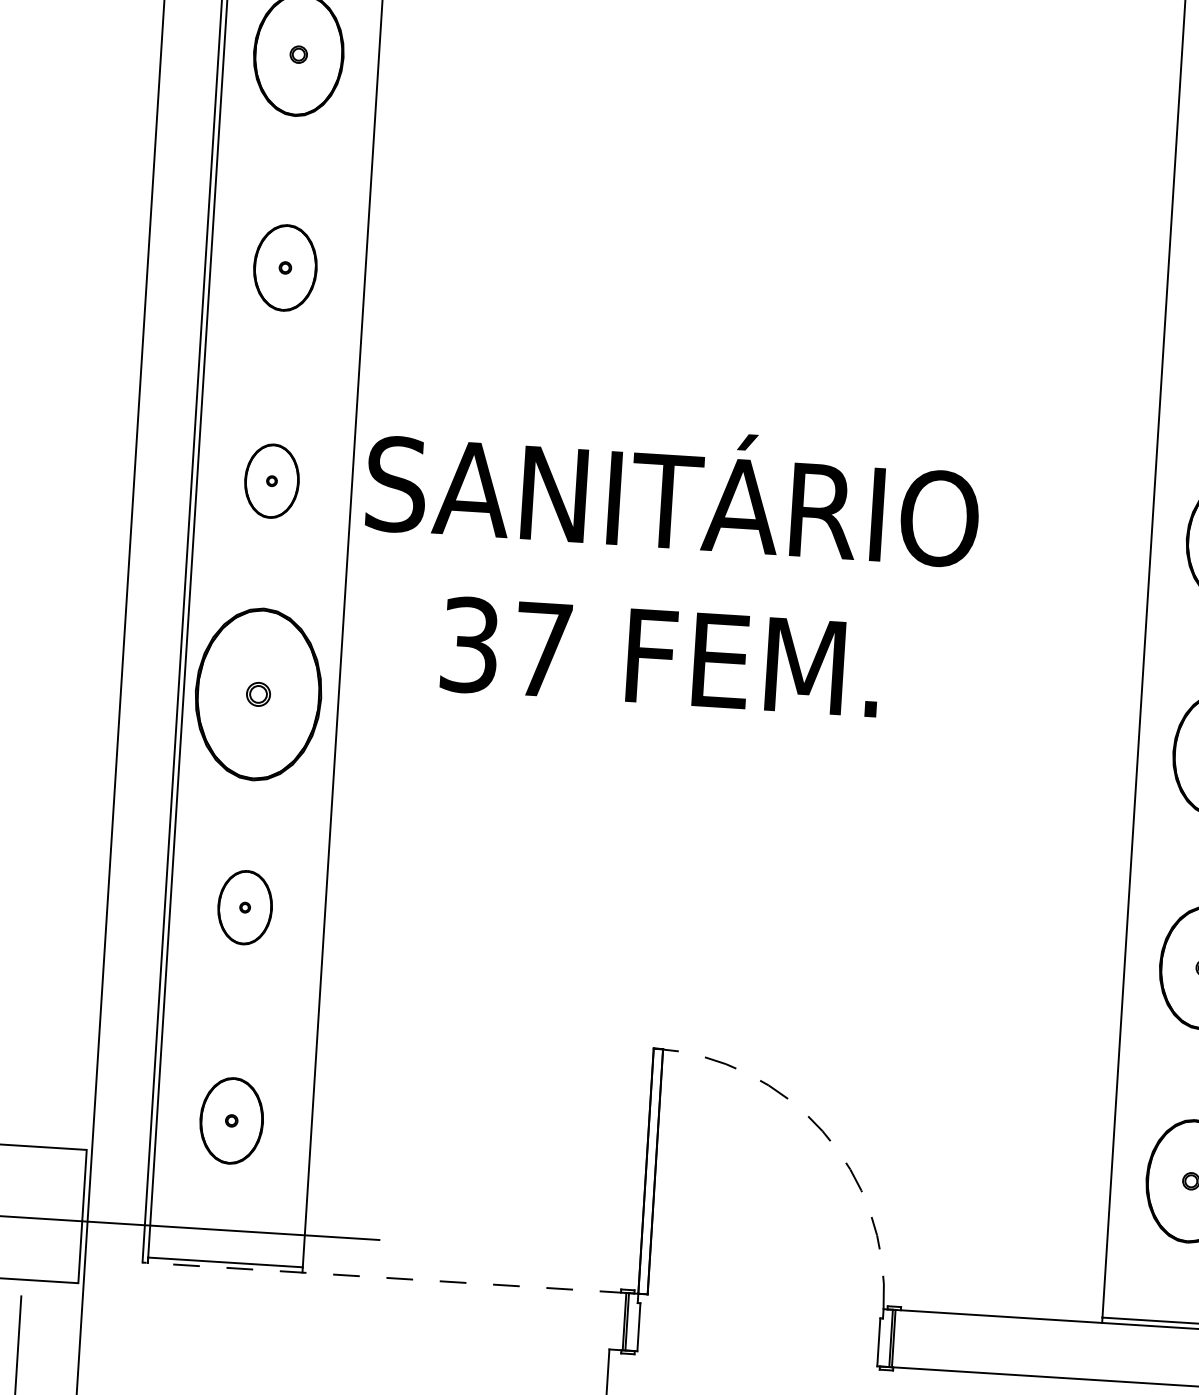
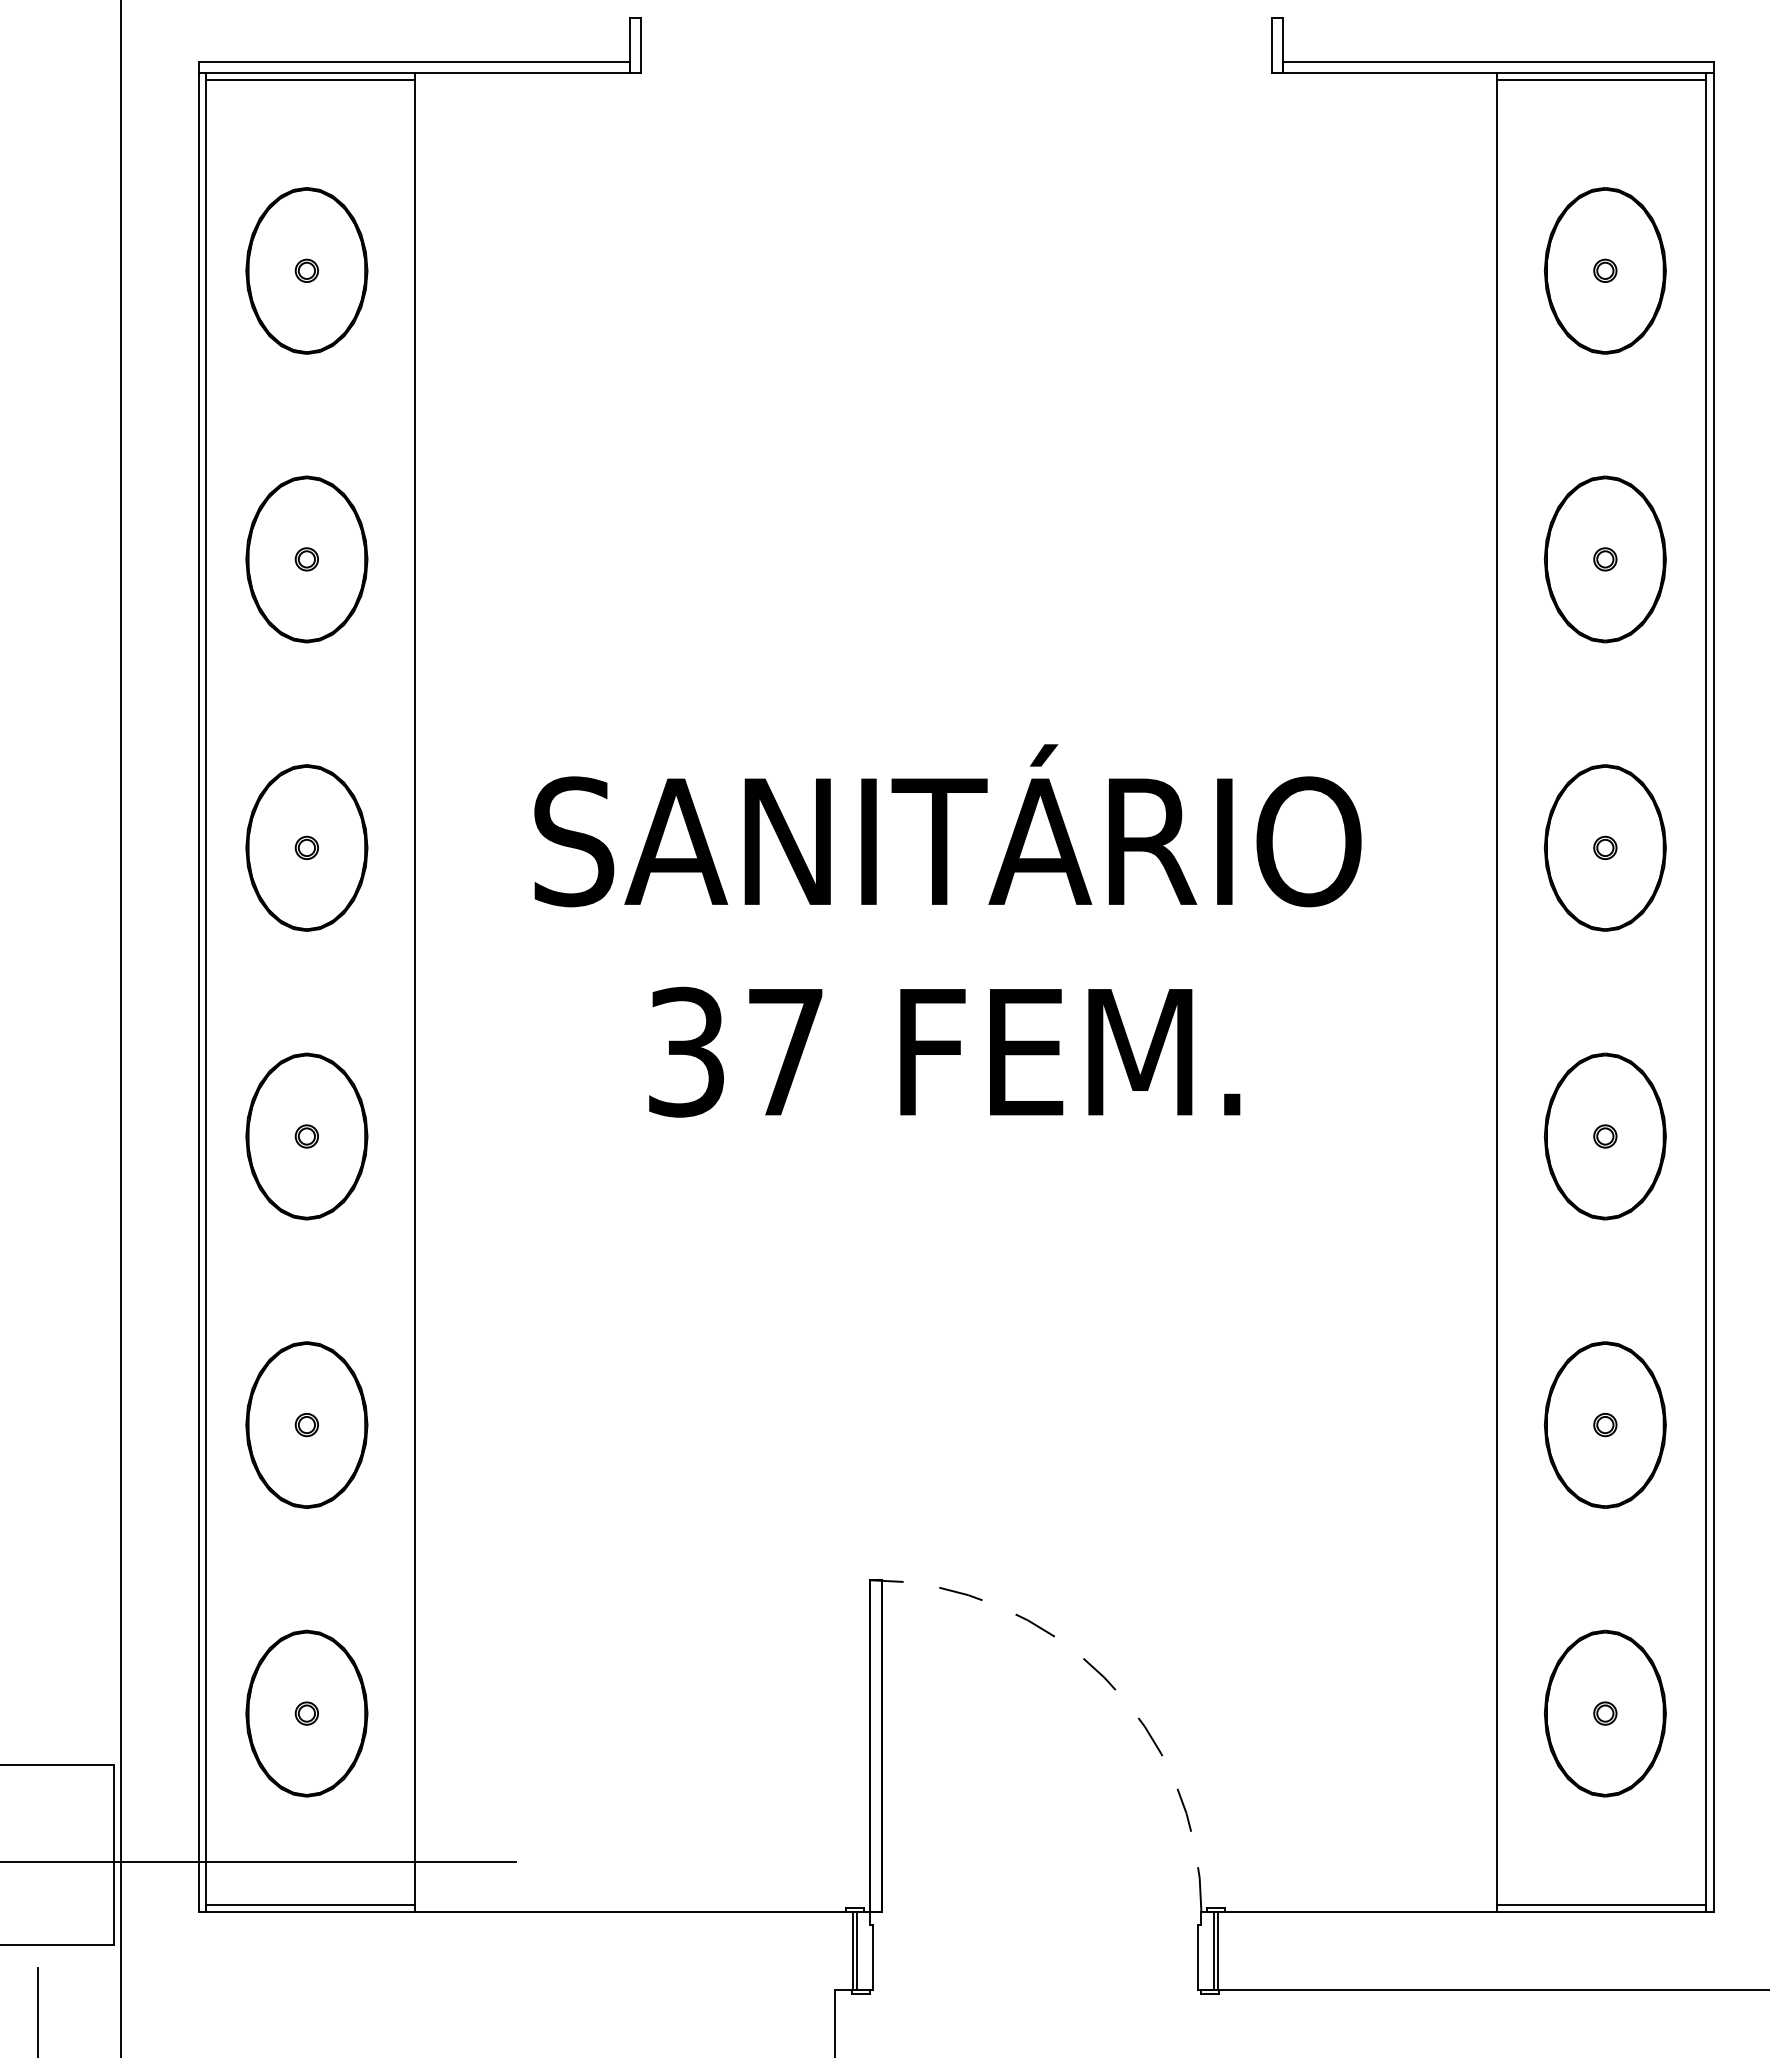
part: (285, 267) -> (306, 559), size x1.43
part: (271, 480) -> (306, 847), size x1.67
text: (668, 567) -> (947, 930), moved
part: (258, 694) -> (306, 1136), size x0.71
part: (244, 907) -> (306, 1424), size x1.67
part: (231, 1120) -> (306, 1713), size x1.43
line: (384, 1278) -> (525, 1912), dashed -> solid

